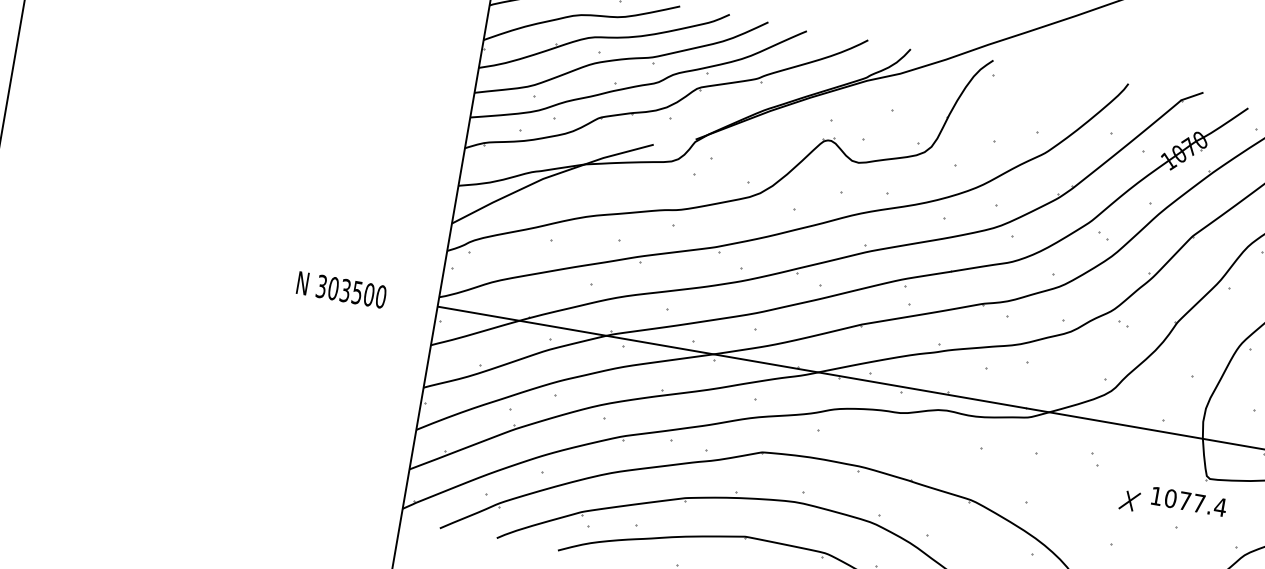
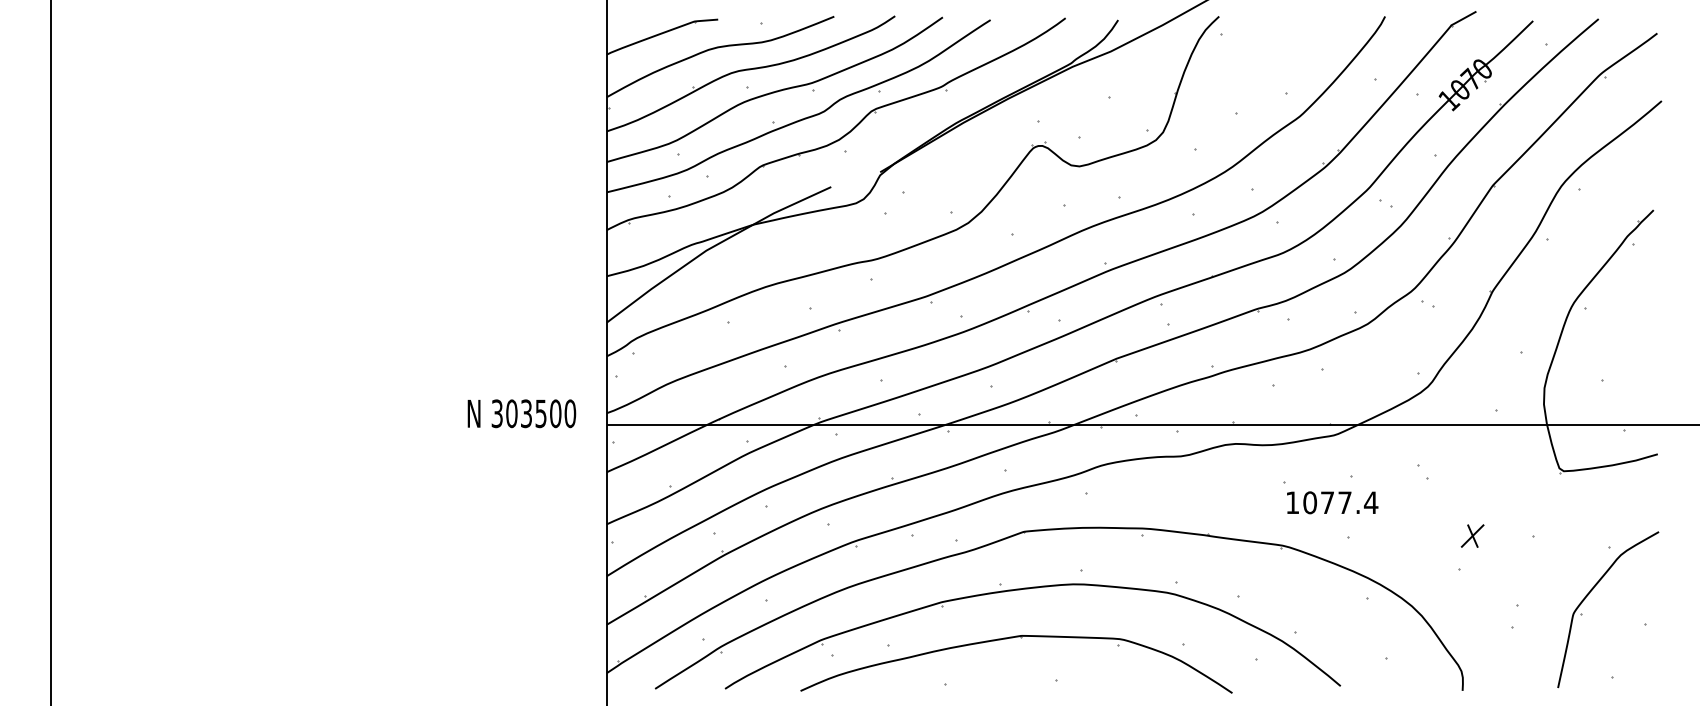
text: (341, 289) -> (521, 413), moved
part: (1129, 500) -> (1472, 535), moved
text: (1189, 501) -> (1332, 502), moved

